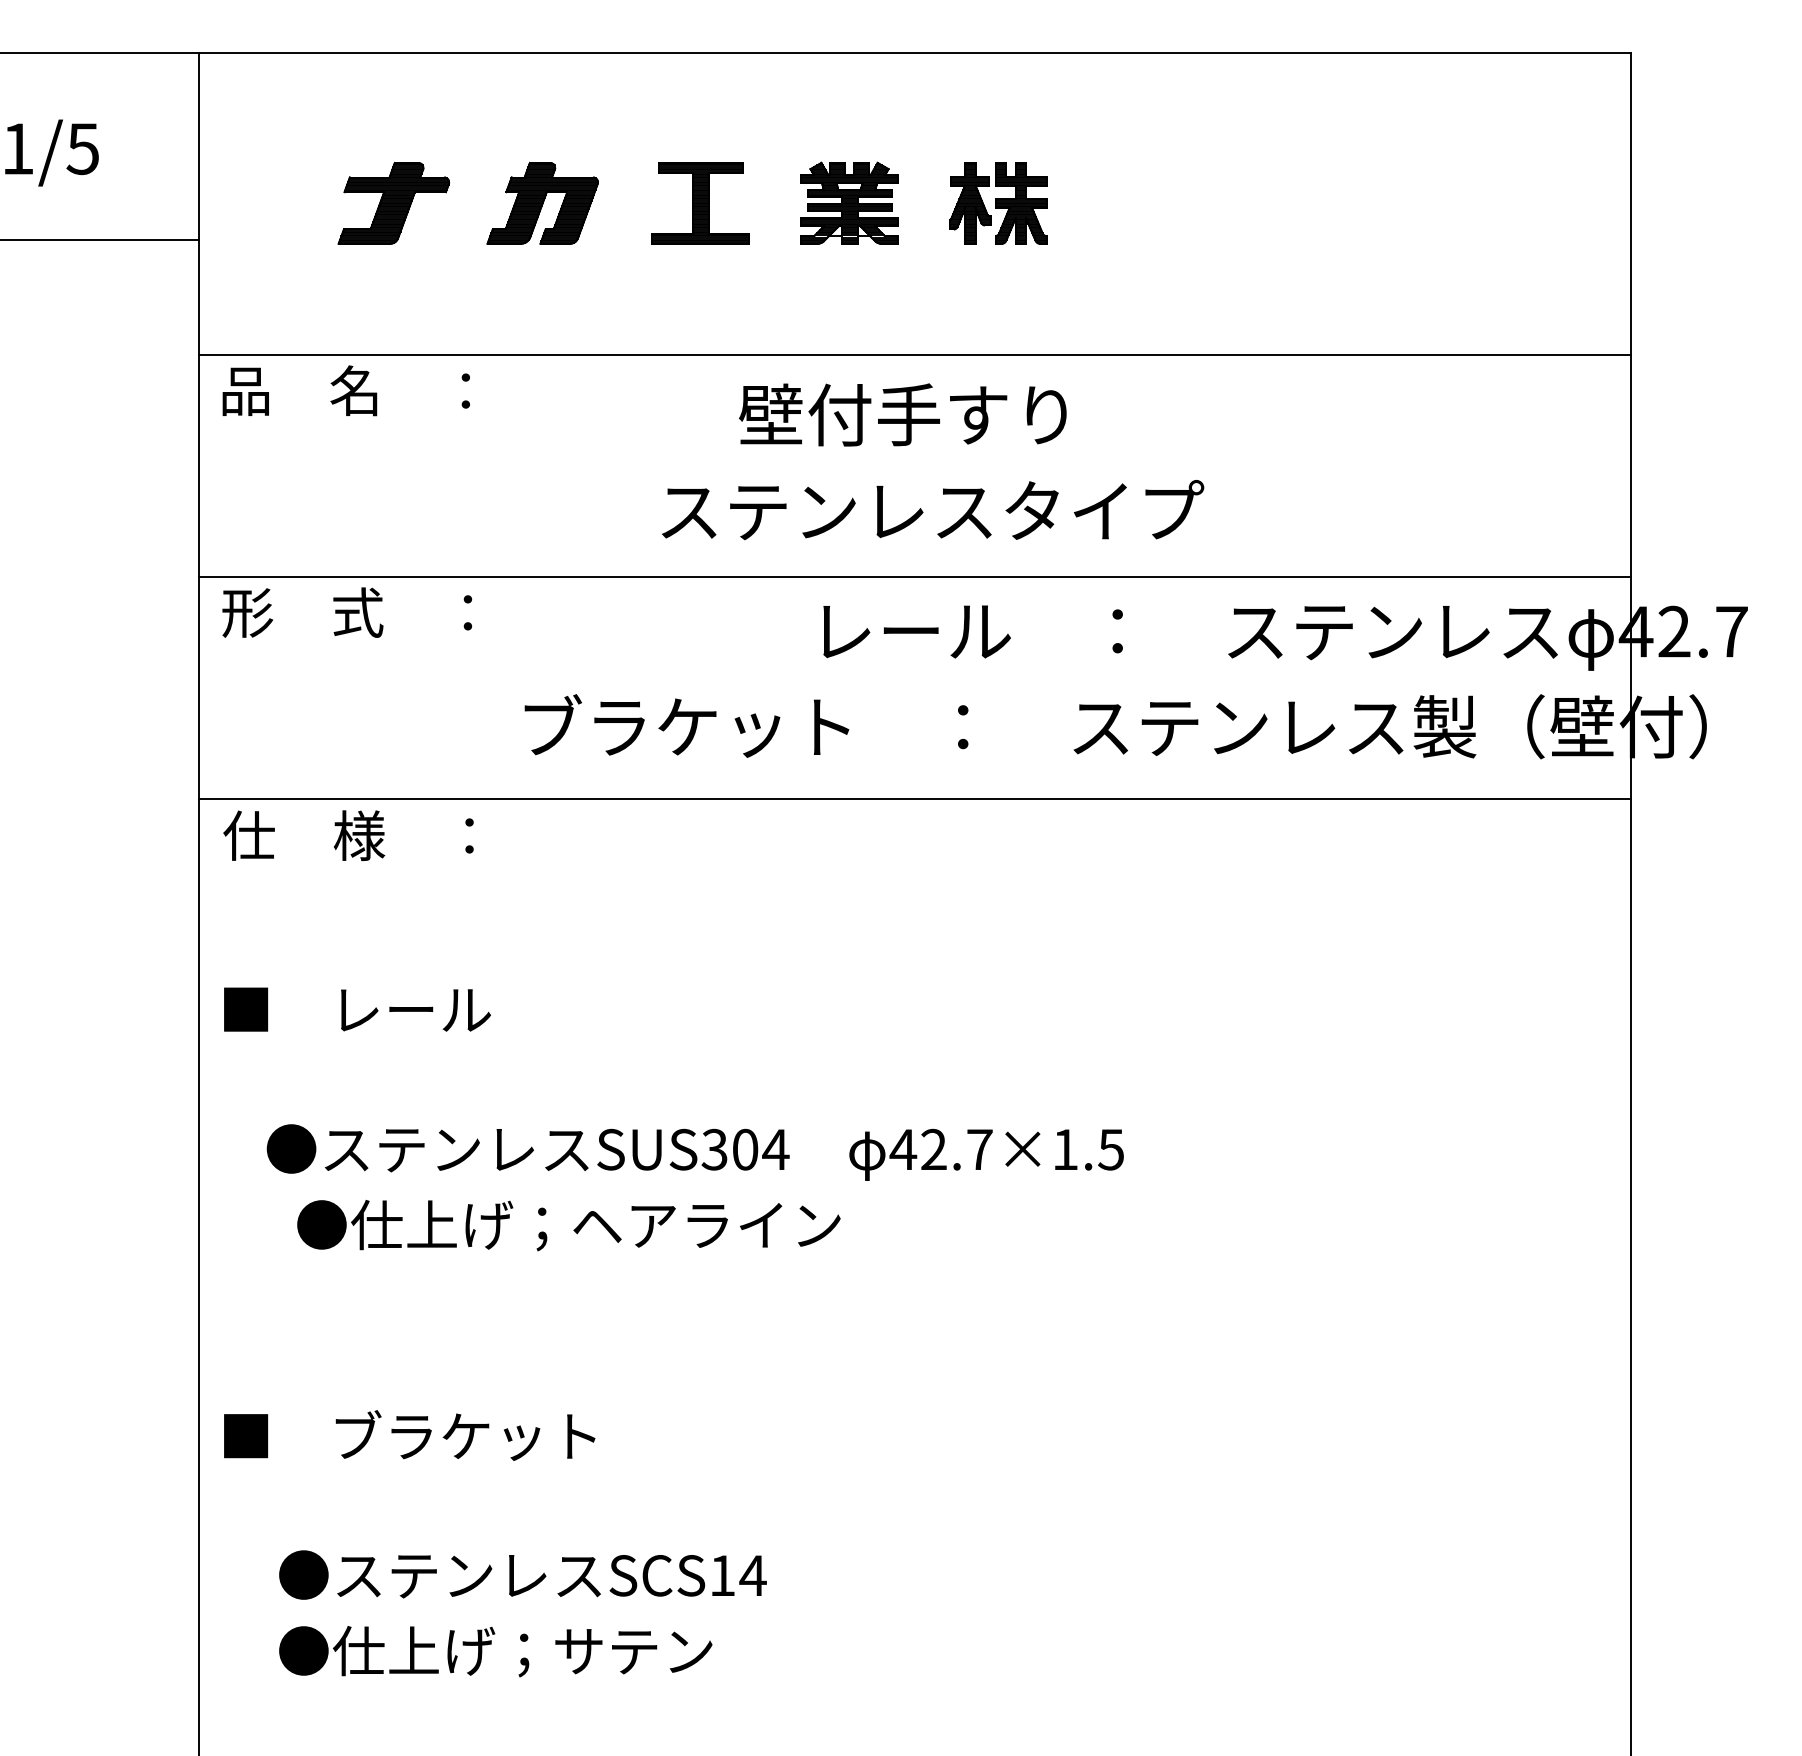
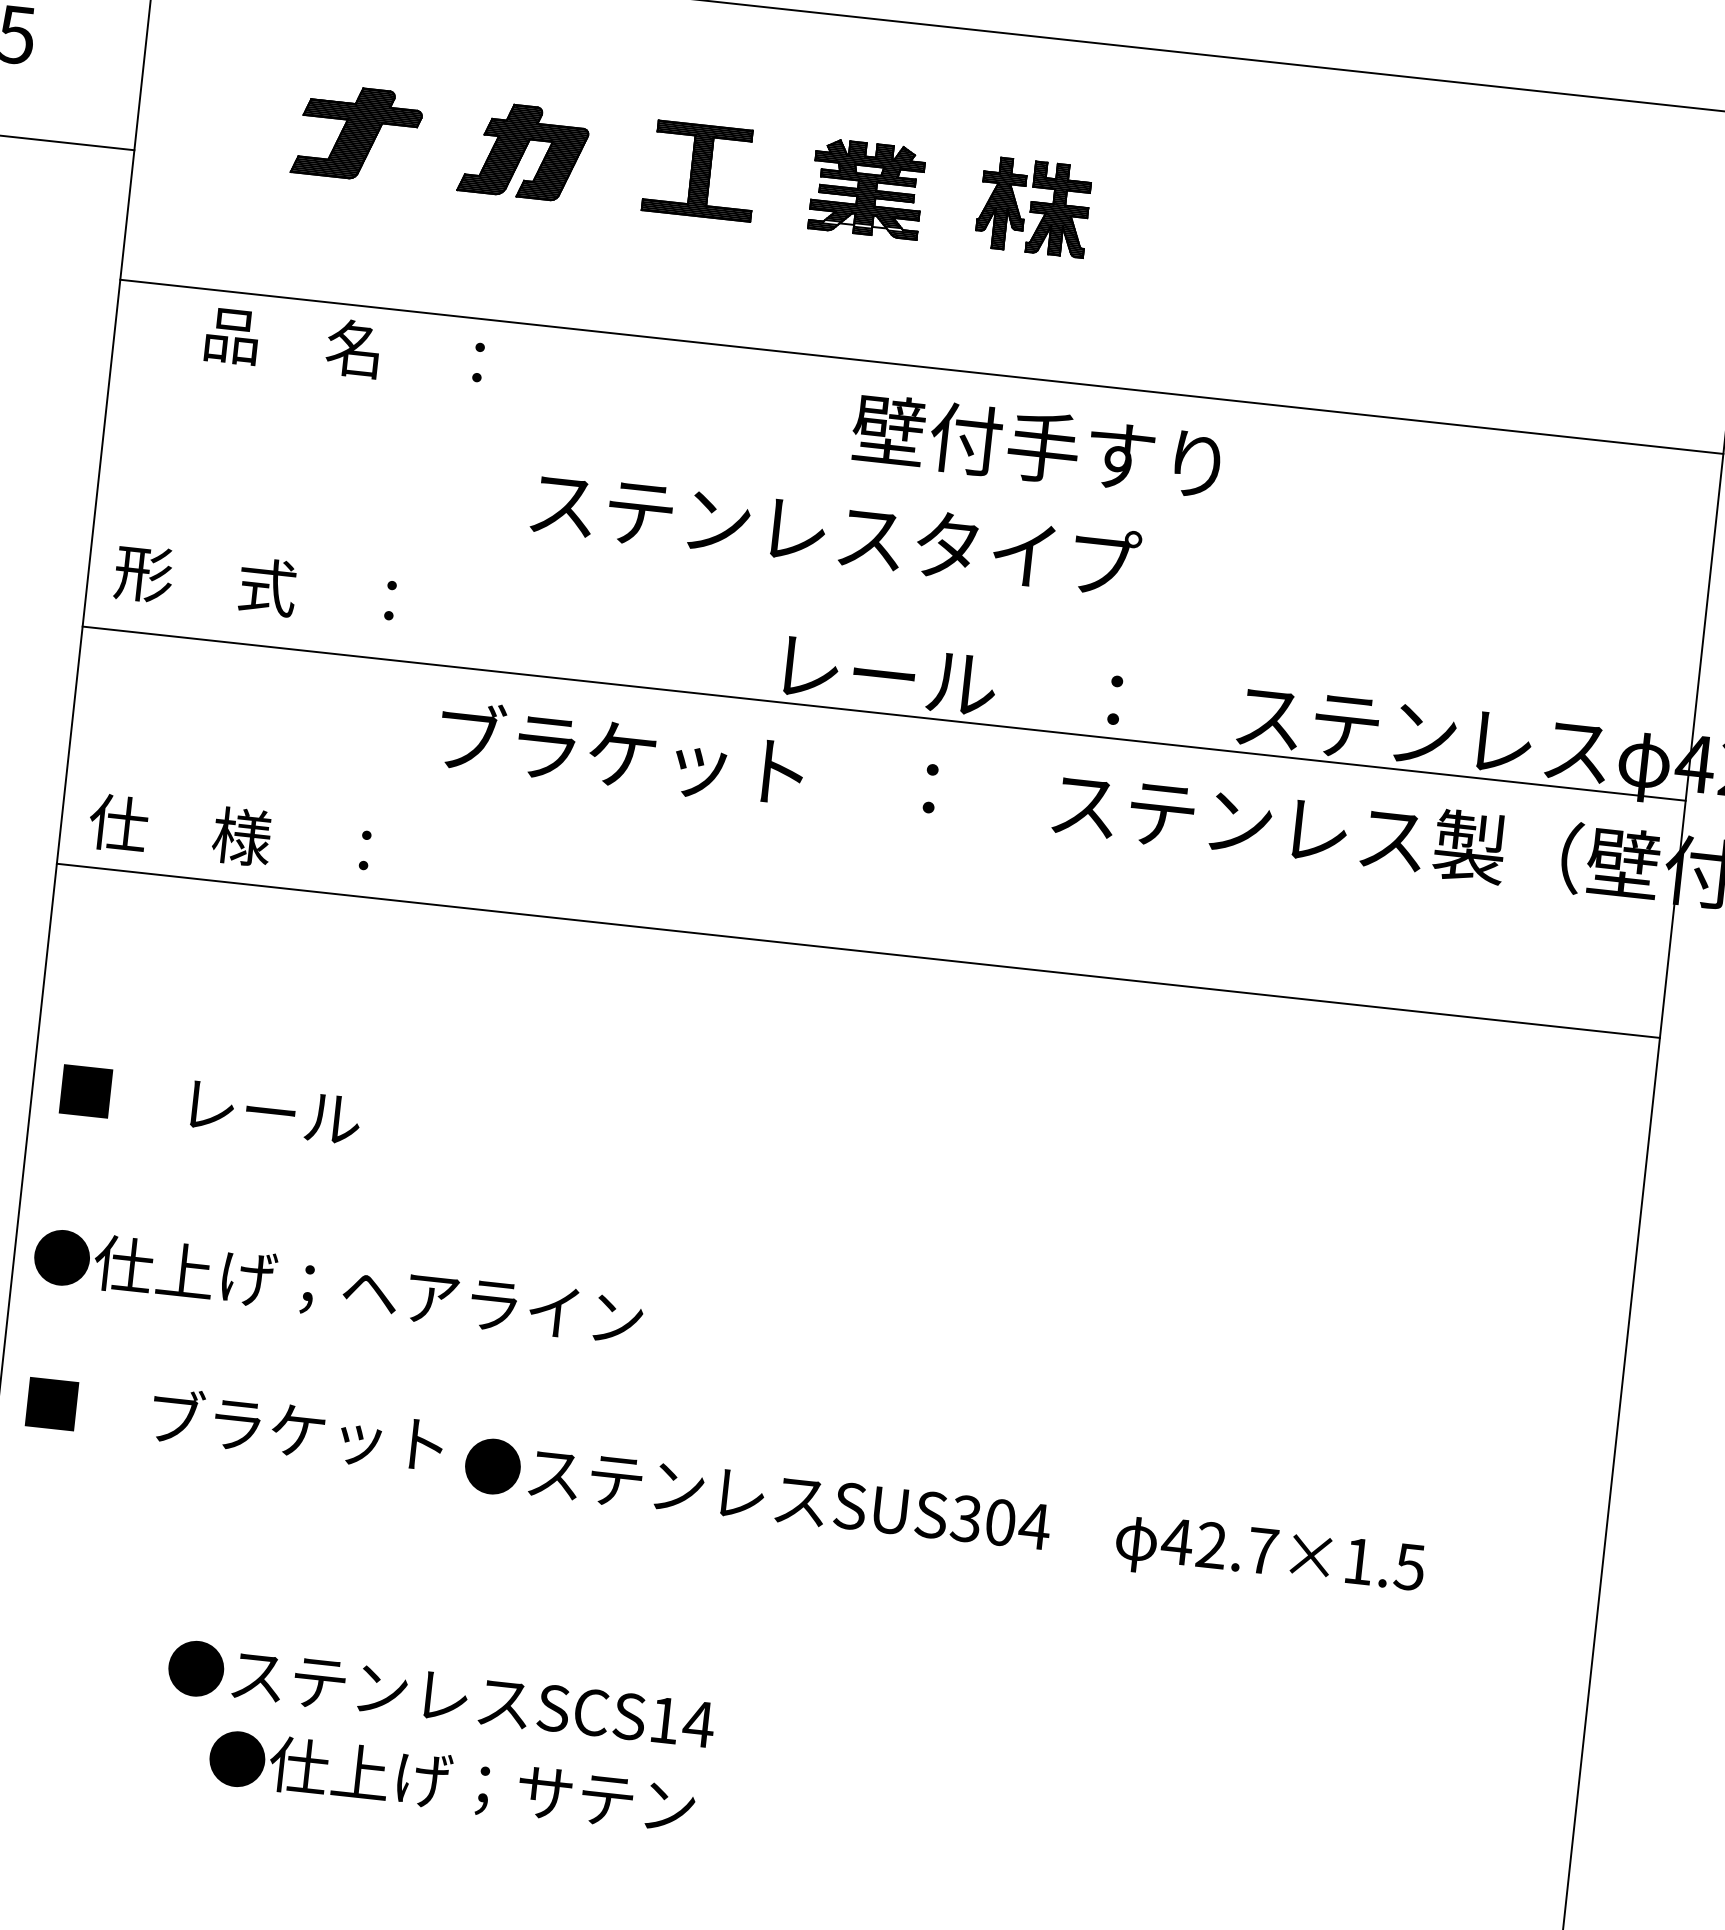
text: (345, 390) -> (343, 347), moved
text: (902, 414) -> (1036, 446), moved
text: (933, 510) -> (836, 533), moved
line: (914, 577) -> (883, 713), moved
line: (914, 799) -> (857, 950), moved
text: (357, 1009) -> (210, 1104), moved
text: (694, 1152) -> (943, 1519), moved
text: (568, 1225) -> (337, 1288), moved
text: (409, 1435) -> (234, 1423), moved
text: (522, 1574) -> (440, 1694), moved
text: (495, 1651) -> (451, 1783), moved

